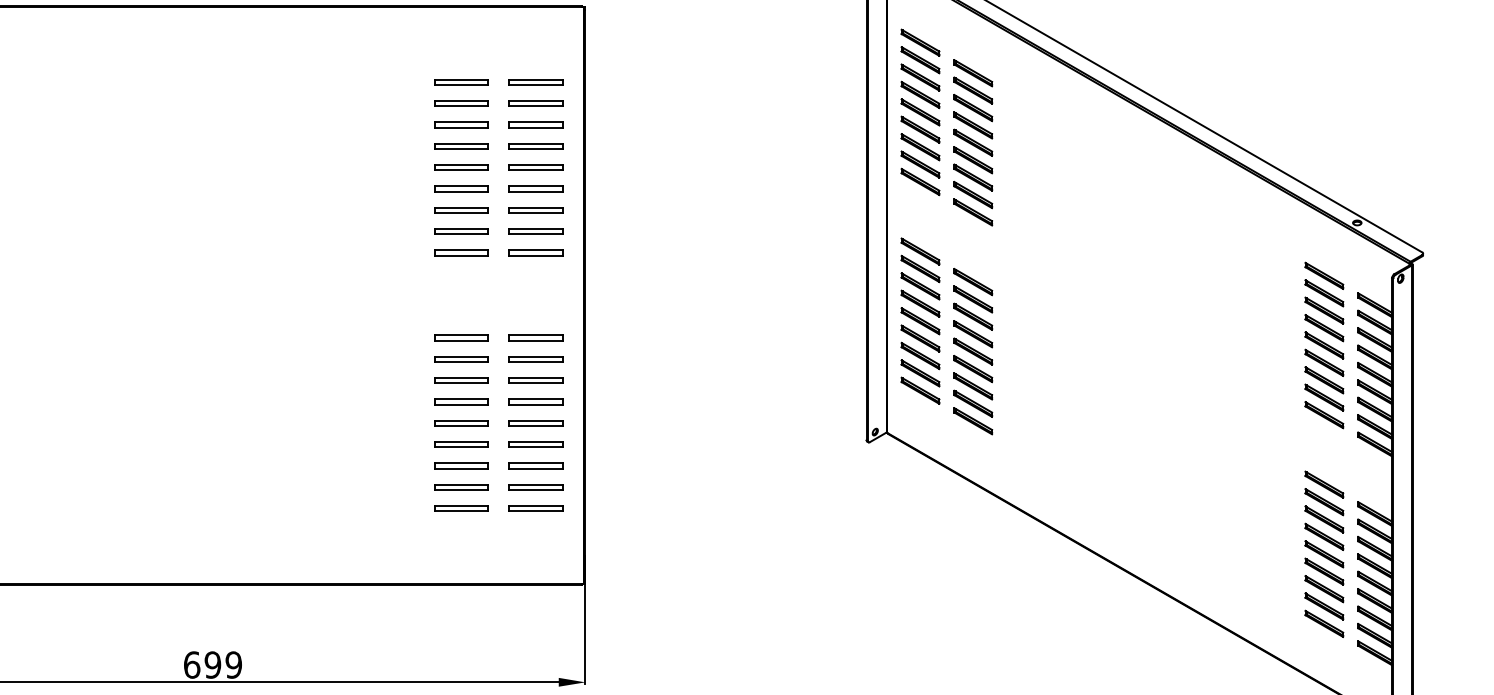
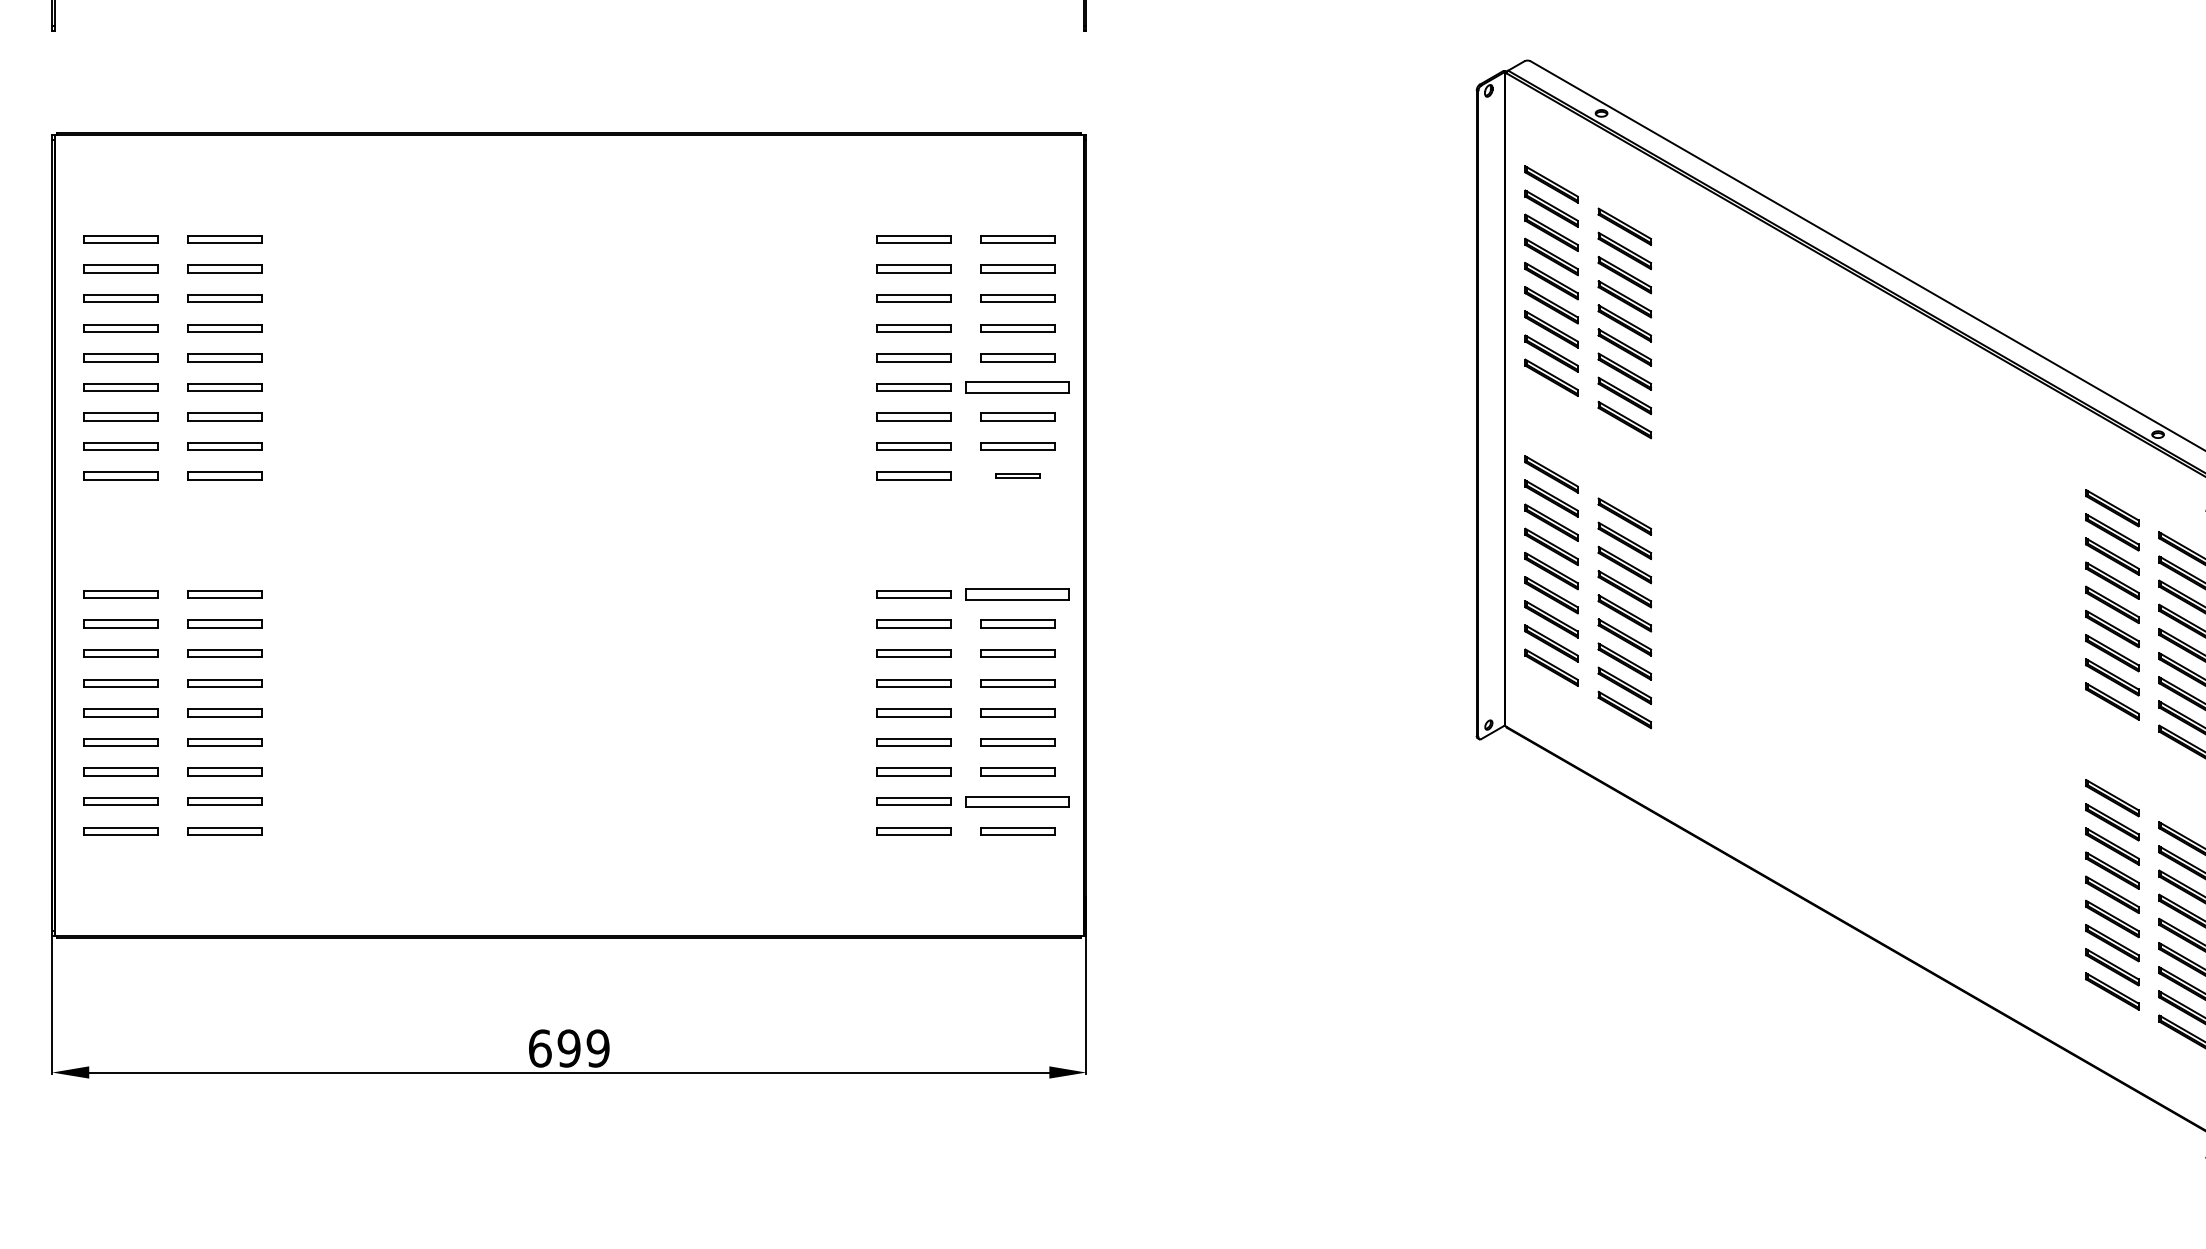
part: (535, 188) -> (1017, 387), size x1.4
part: (535, 252) -> (1017, 475), size x0.6
part: (535, 338) -> (1017, 594), size x1.4
part: (535, 487) -> (1017, 801), size x1.4

